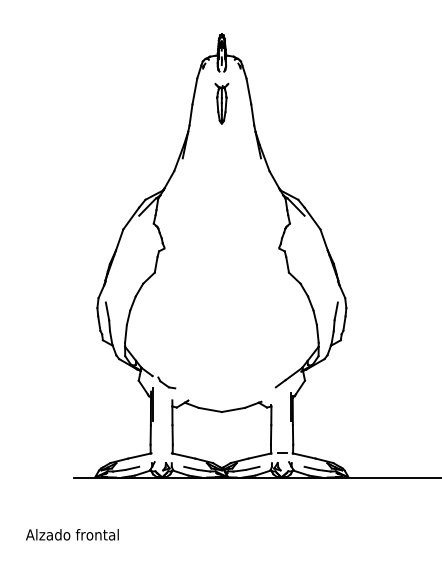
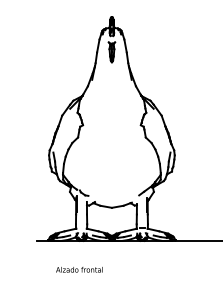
text: (72, 534) -> (79, 269), moved

